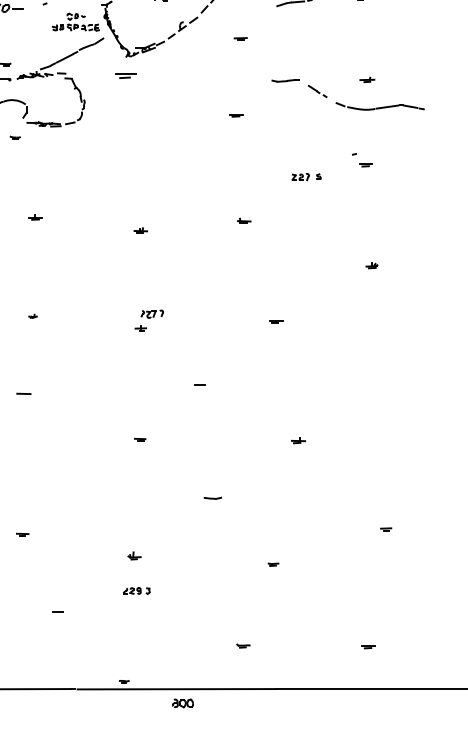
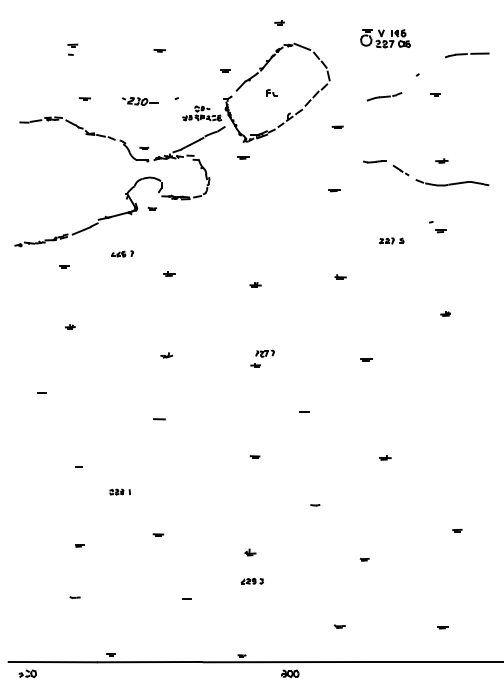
part: (126, 75) -> (243, 157), size x0.62
part: (32, 316) -> (166, 355), size x1.67
part: (213, 498) -> (315, 505), size x0.62

